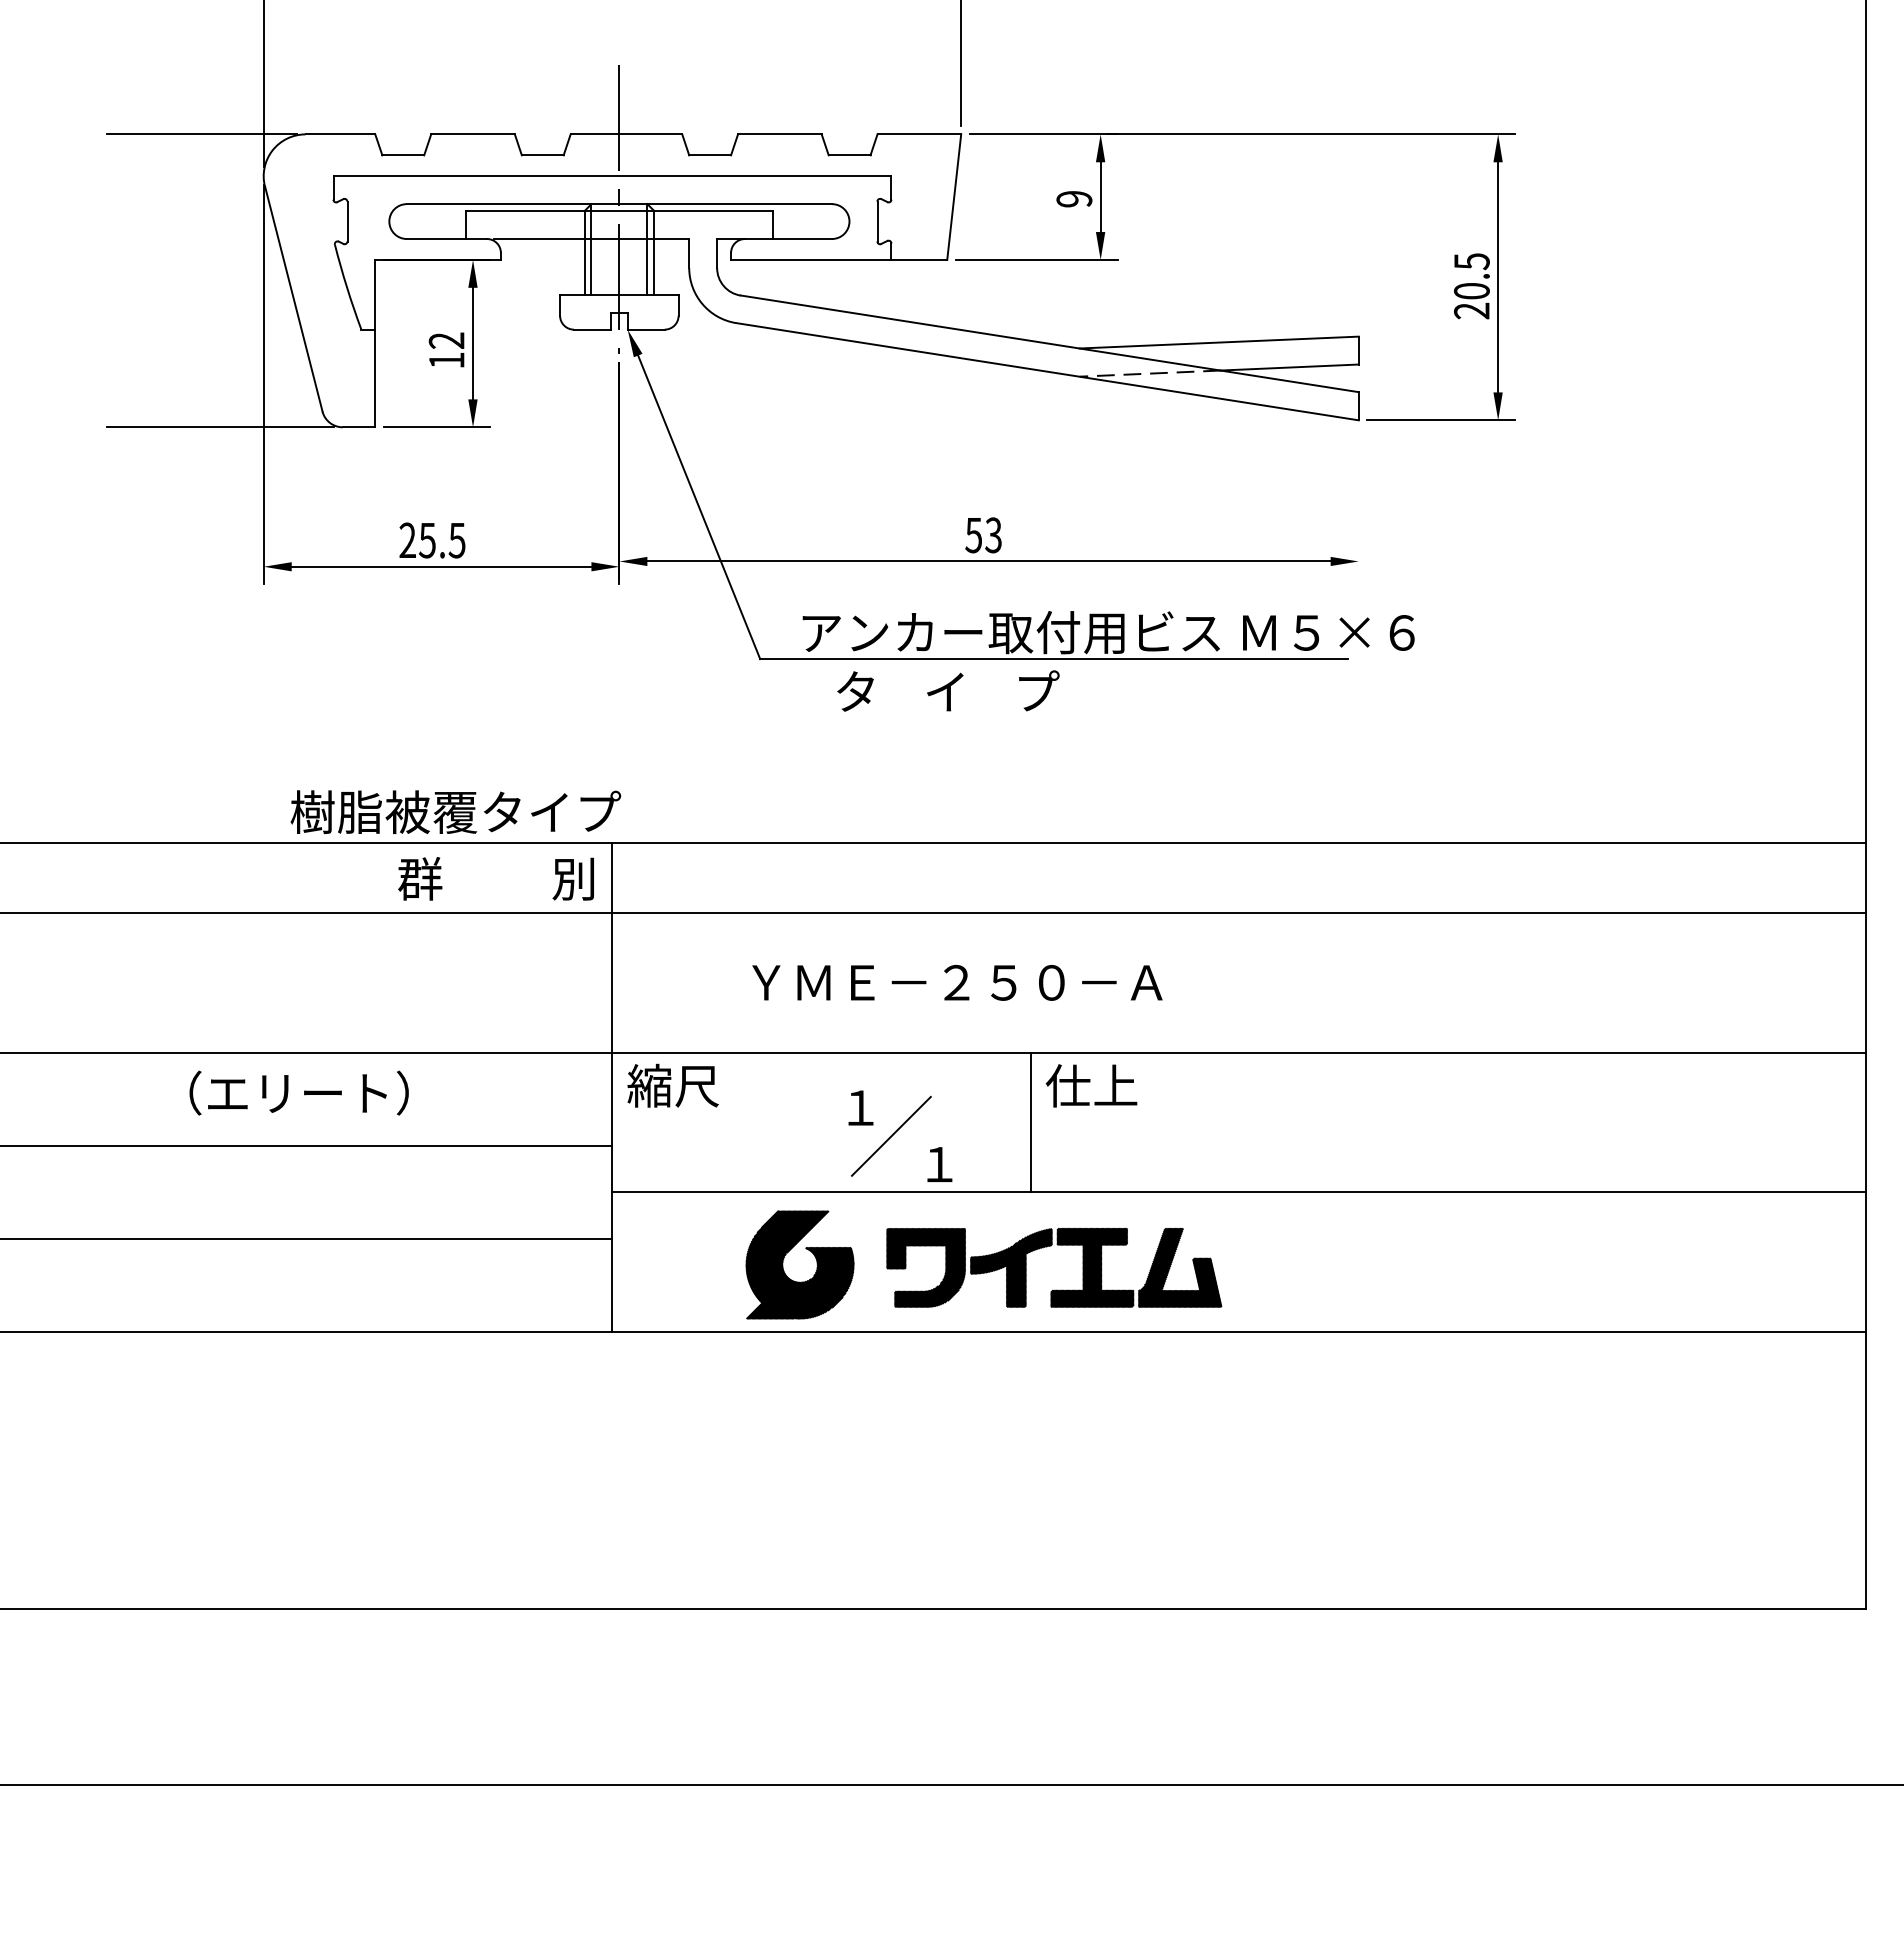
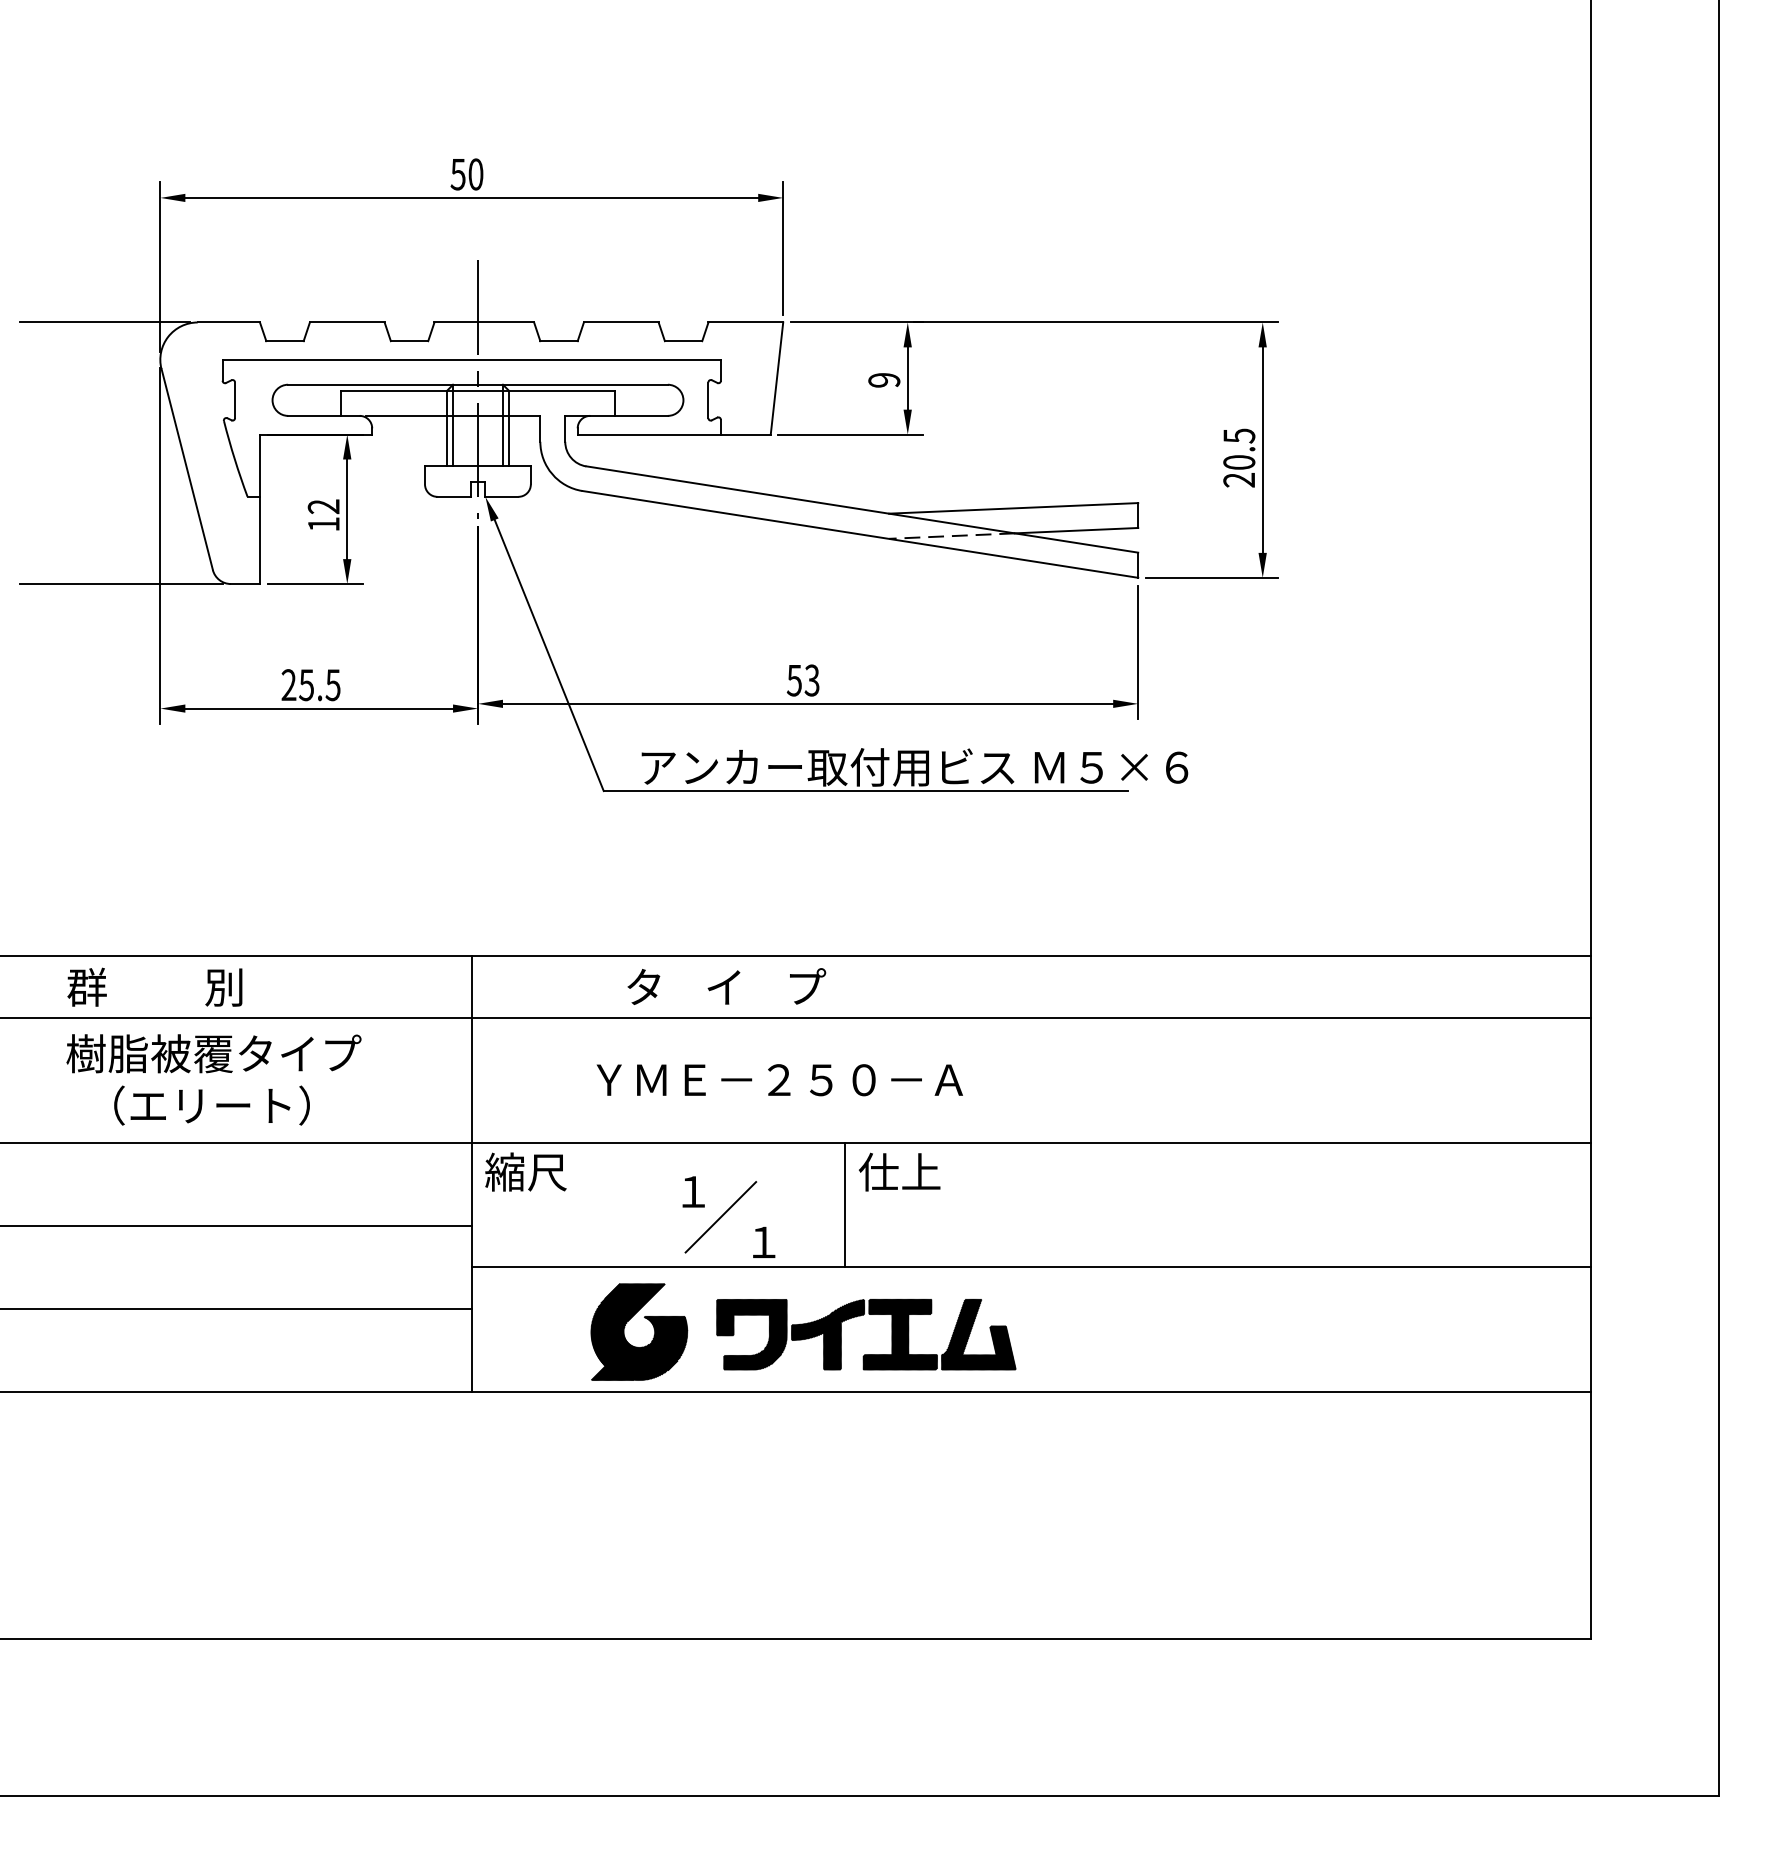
line: (1359, 503) -> (1138, 652), added
text: (948, 690) -> (726, 986), moved
text: (455, 811) -> (213, 1053), moved
text: (495, 877) -> (154, 986), moved
text: (298, 1092) -> (211, 1105), moved

